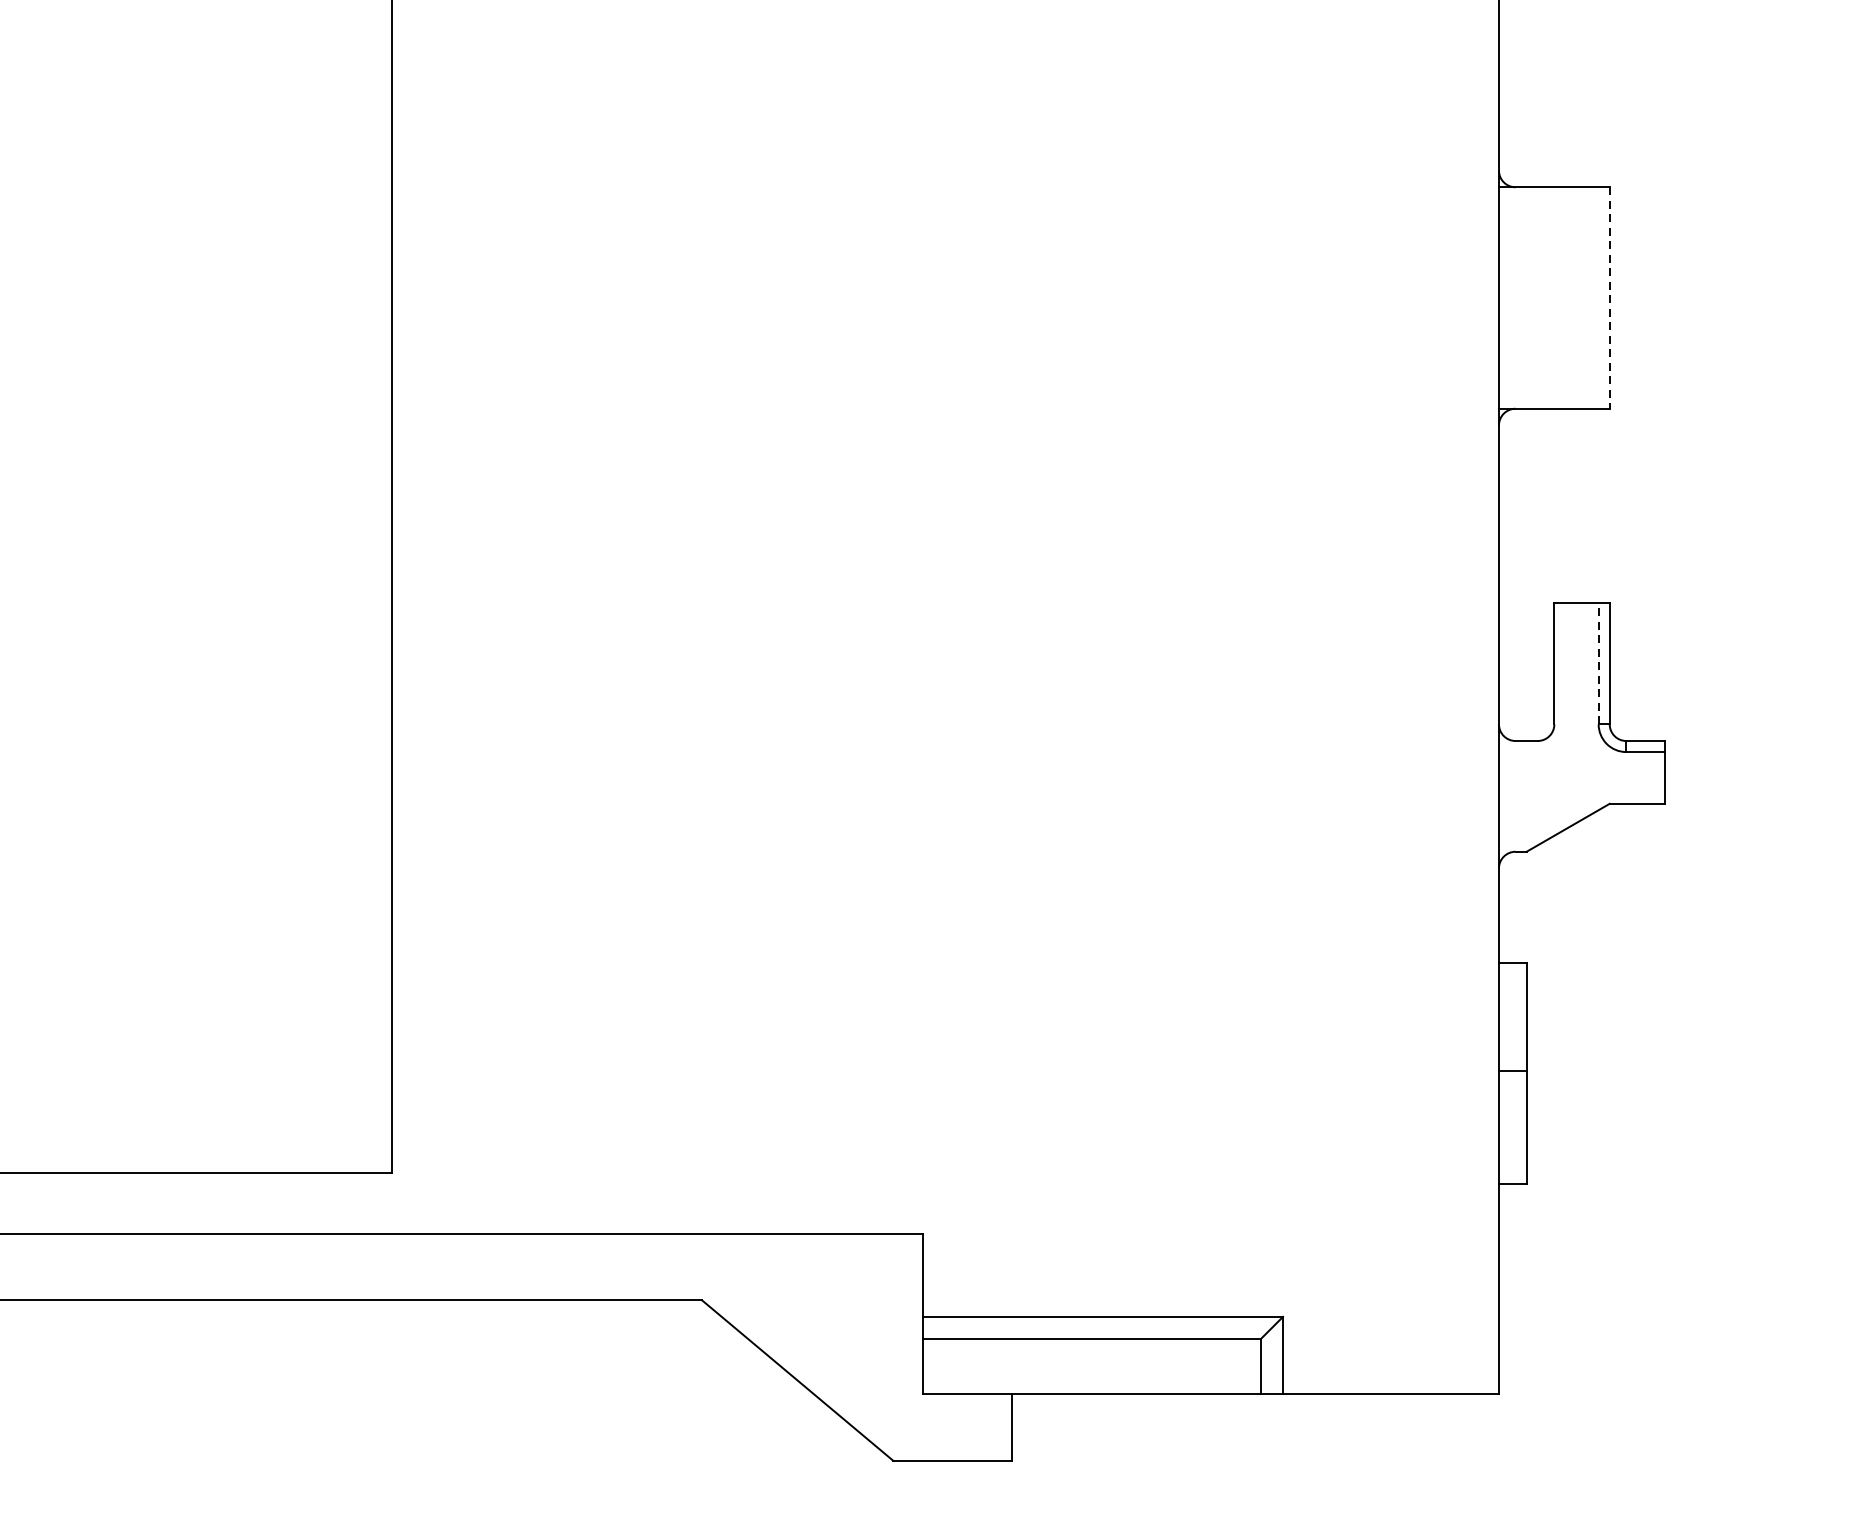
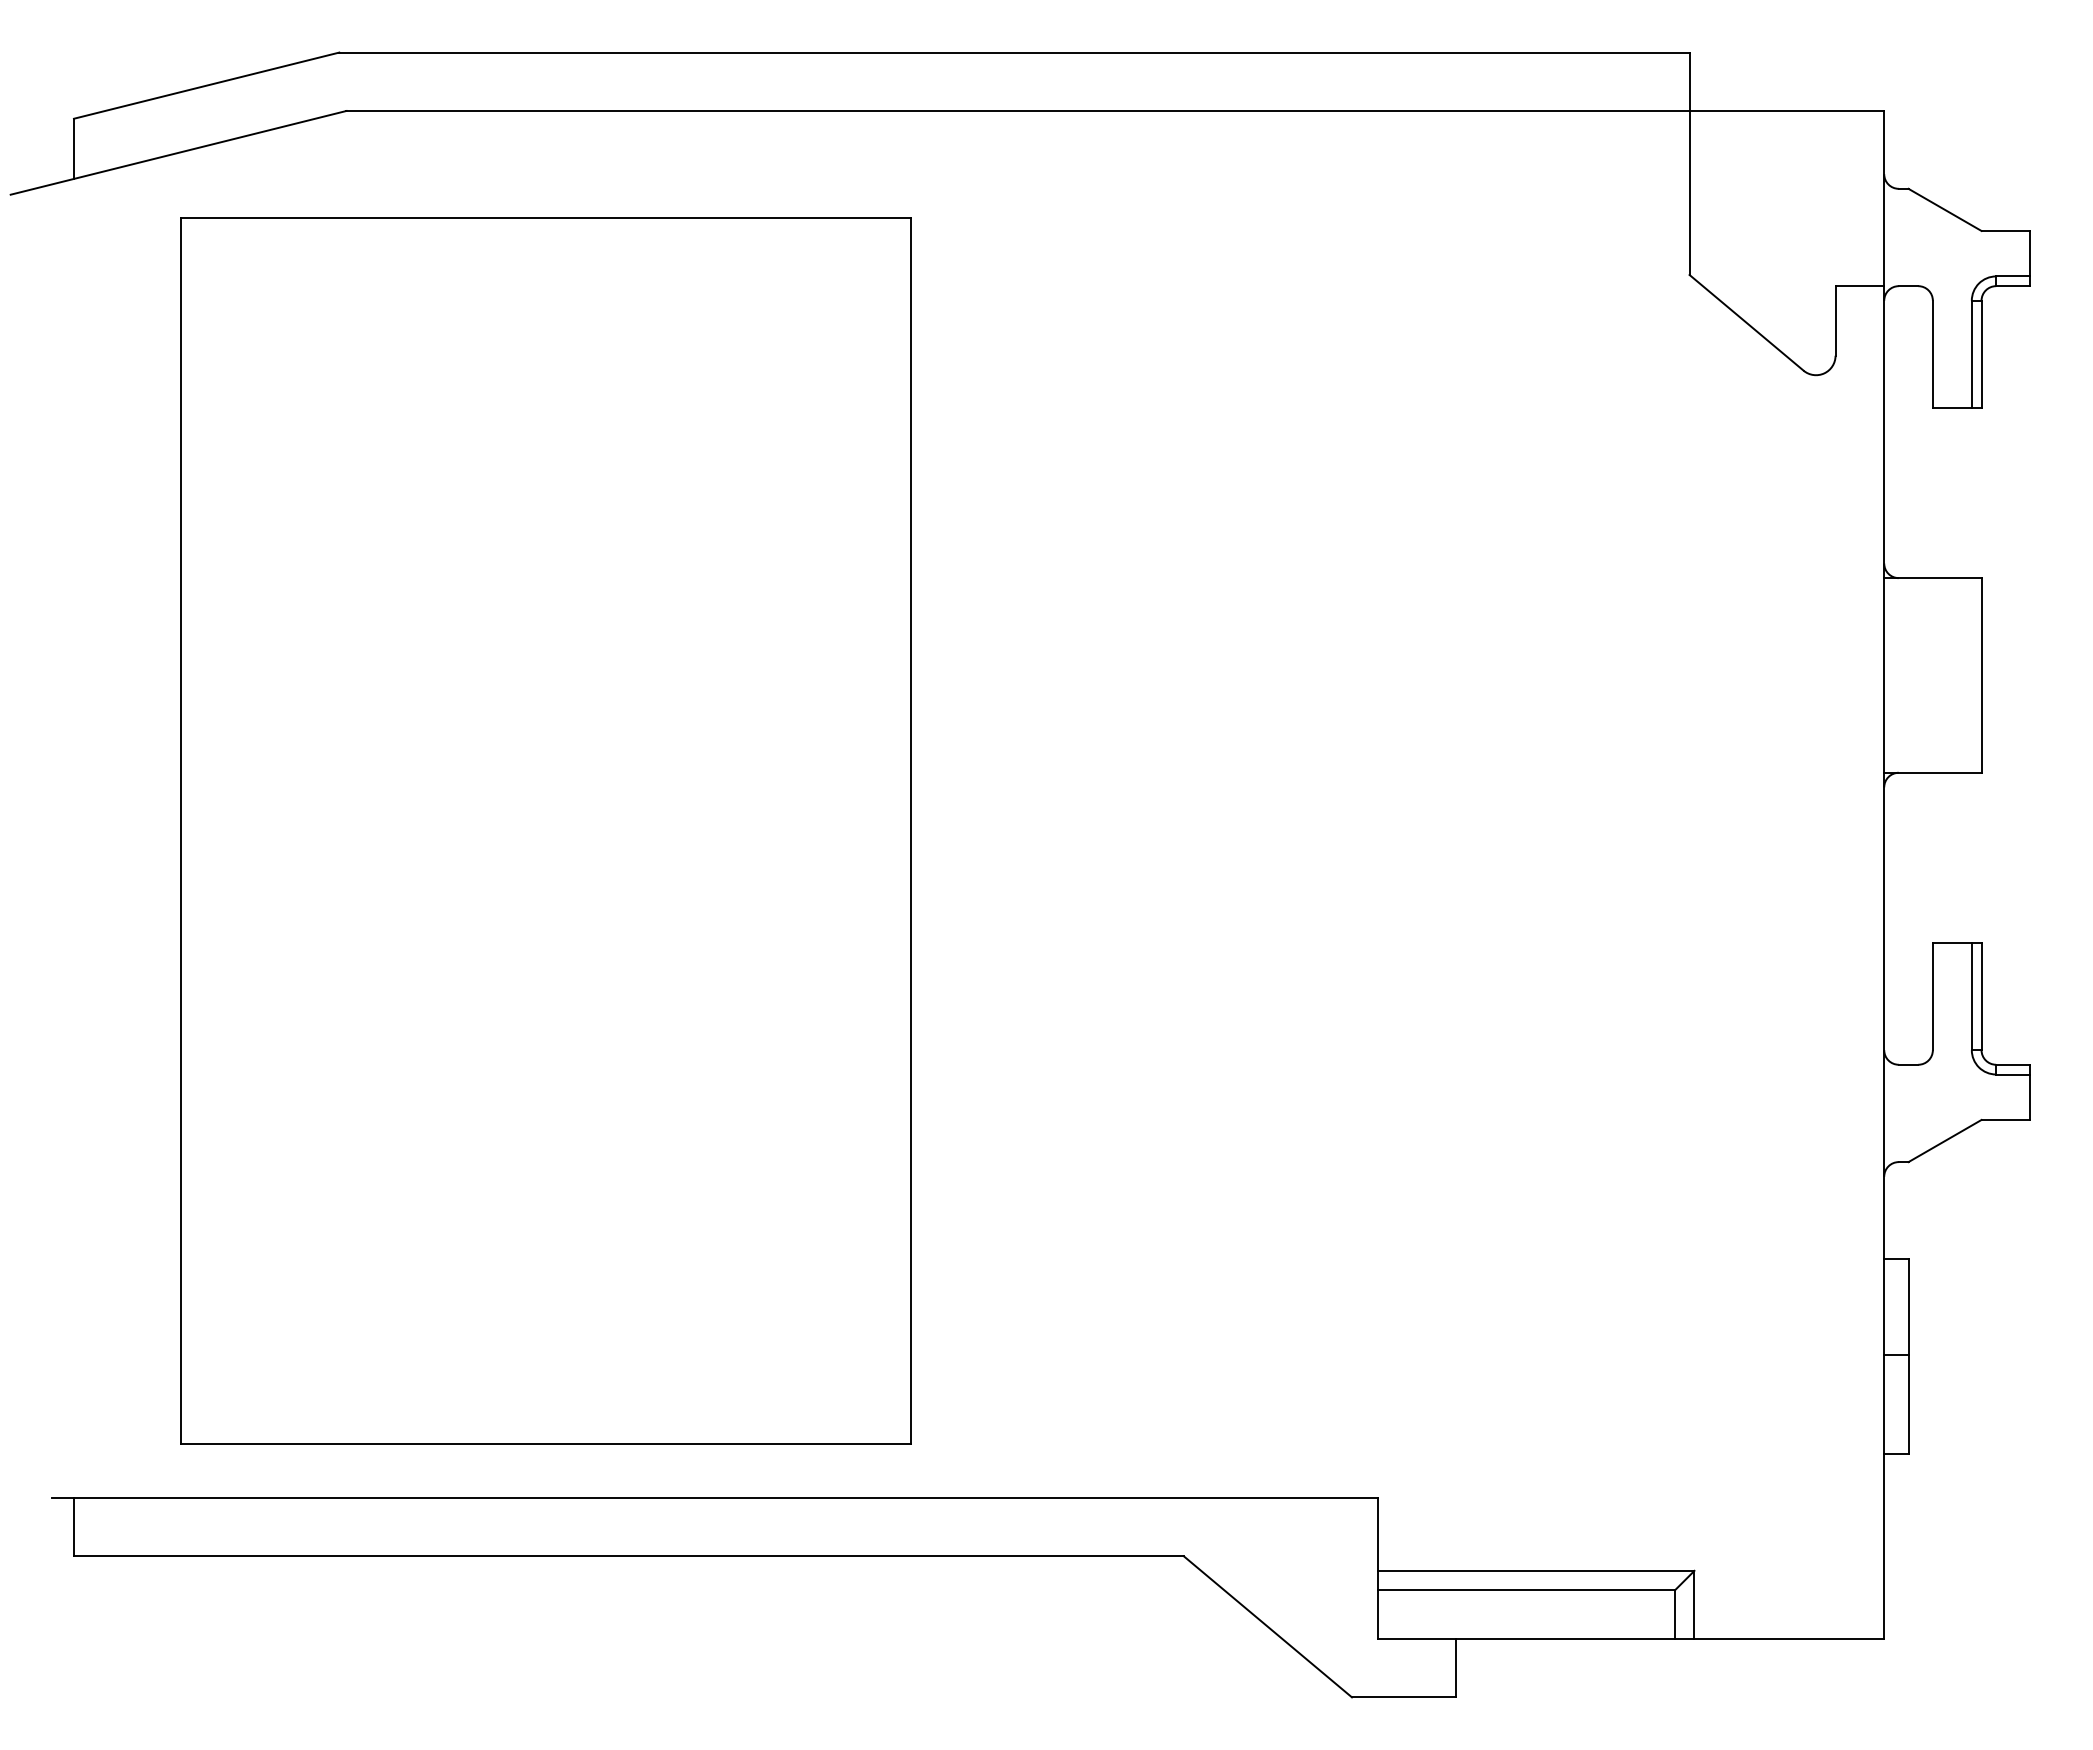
line: (1609, 298) -> (1981, 675), dashed -> solid
line: (1598, 663) -> (1971, 996), dashed -> solid

